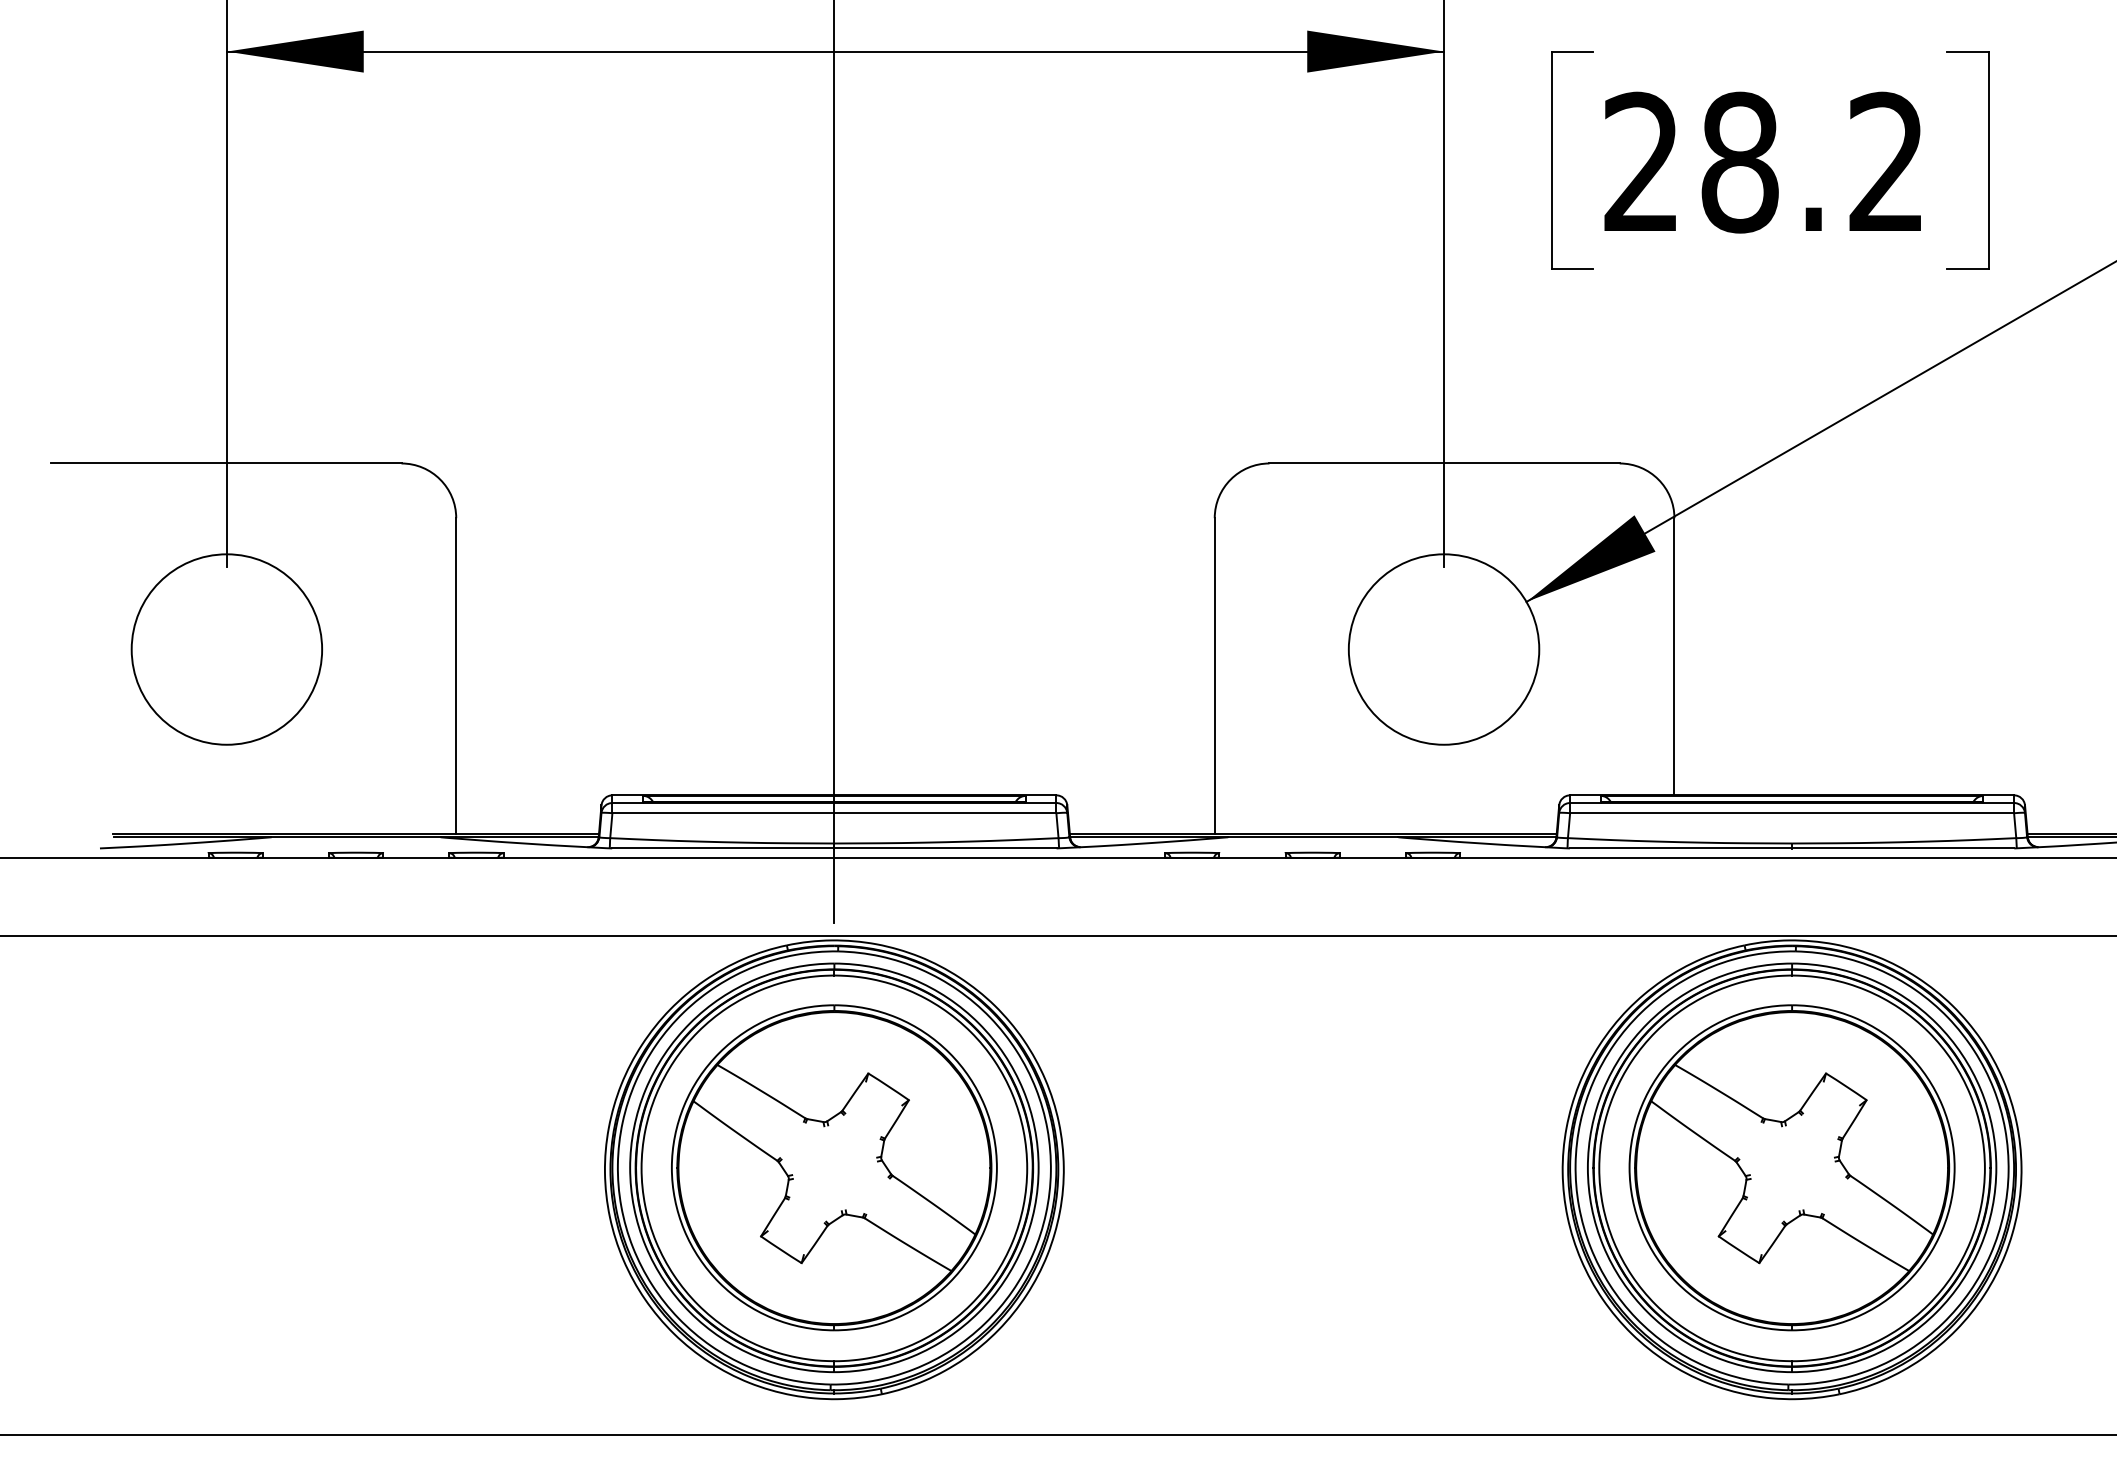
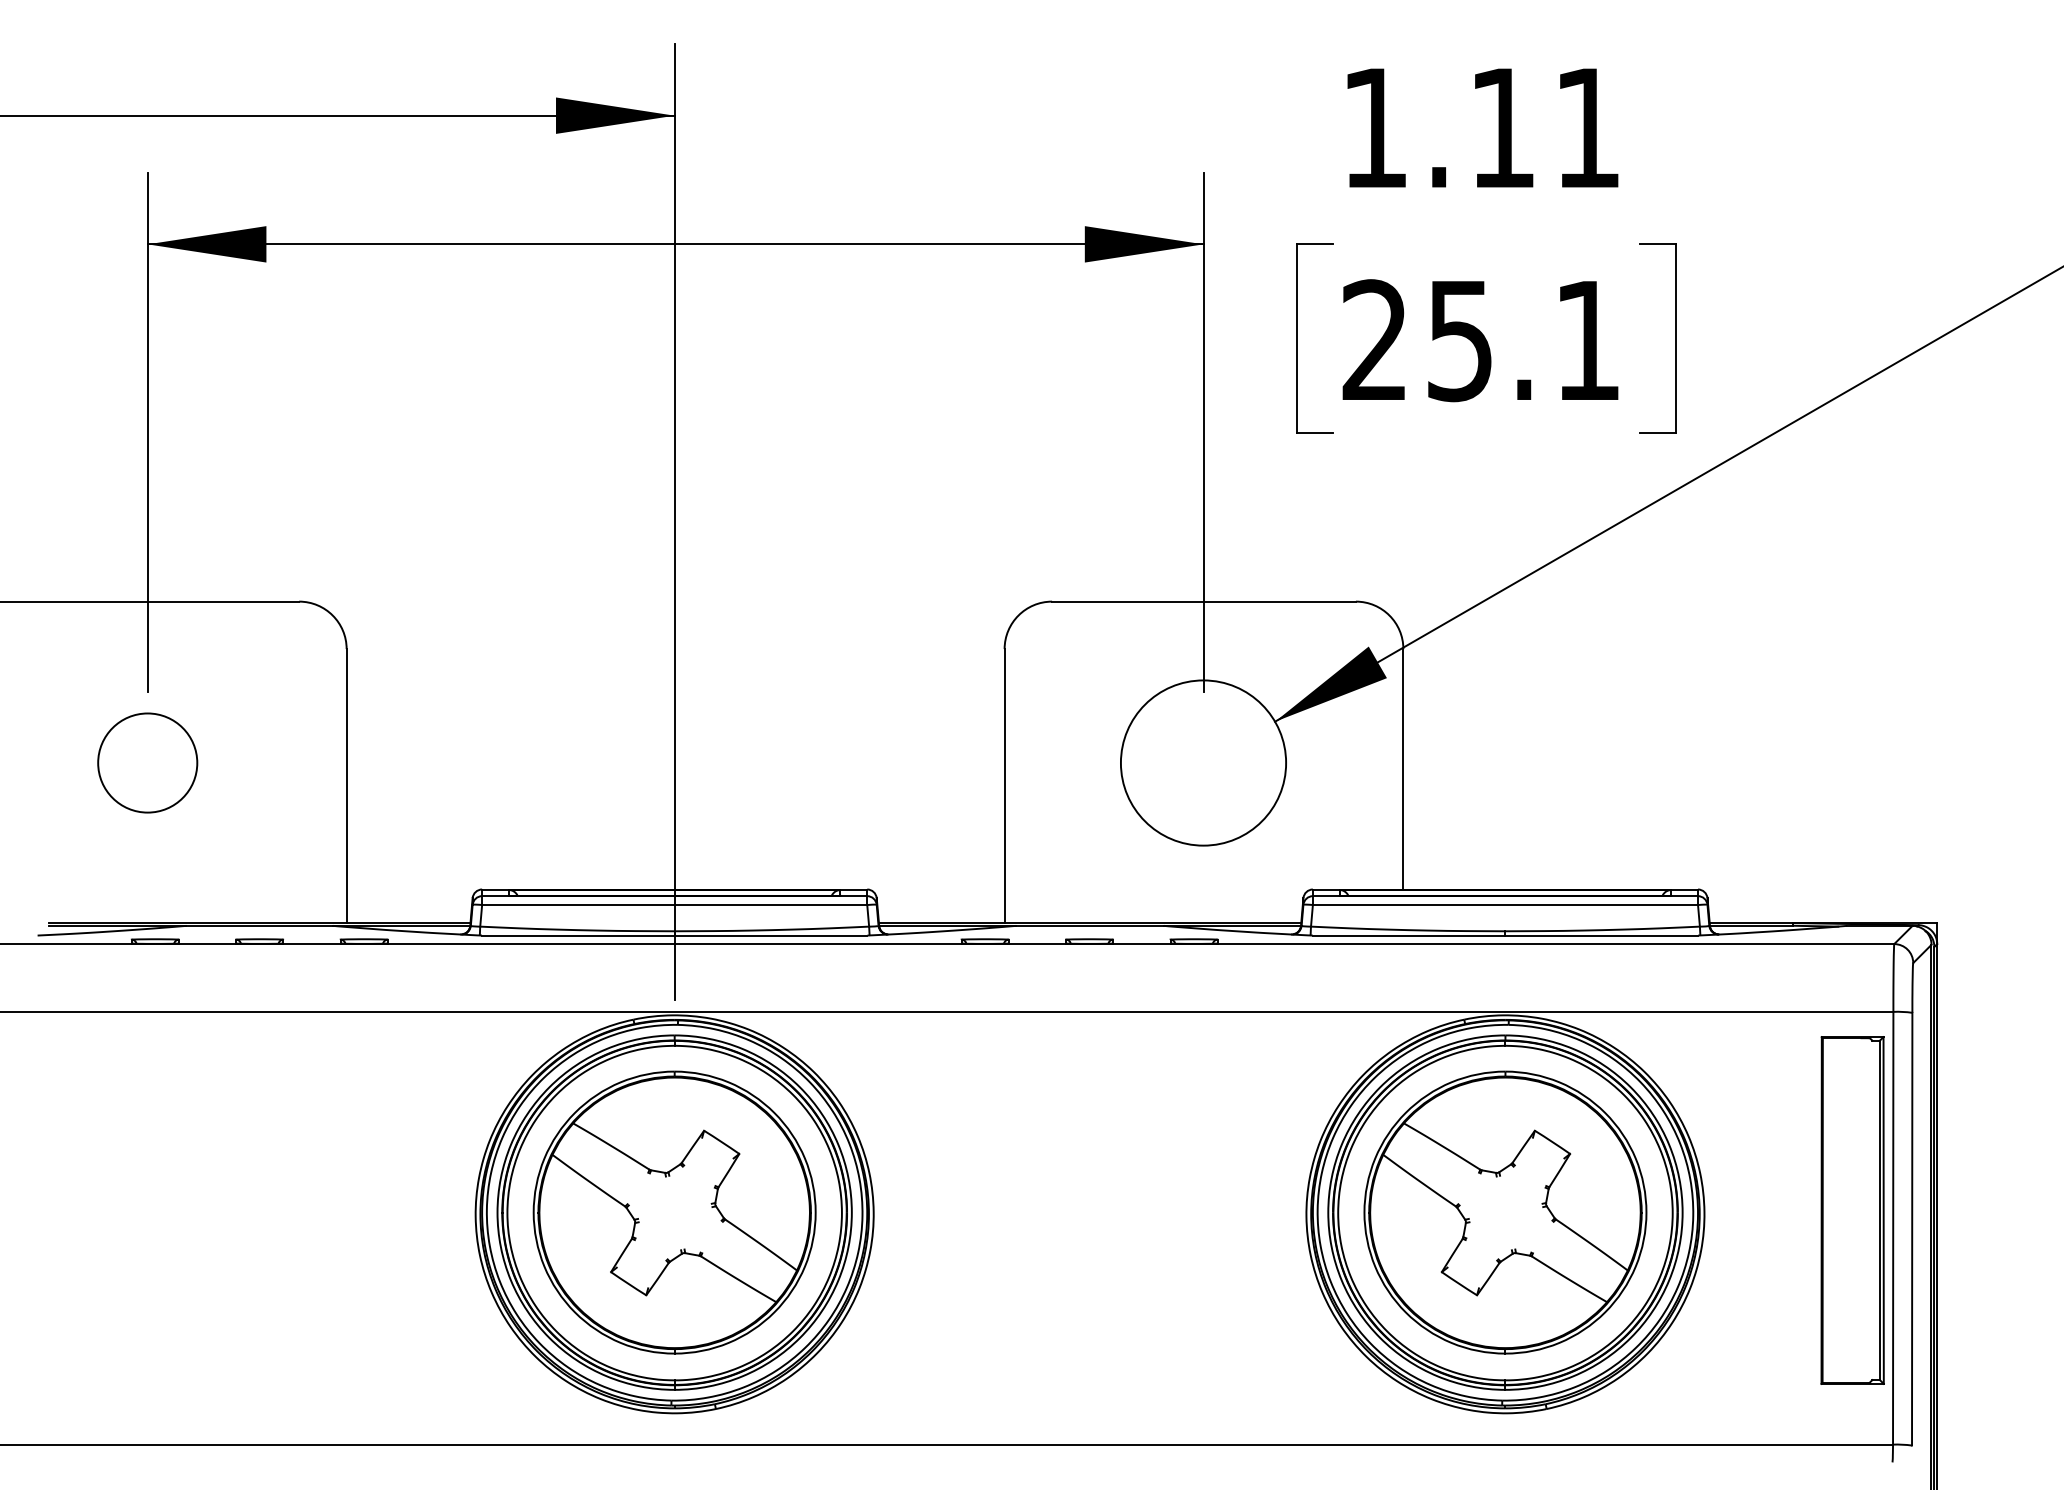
text: (1811, 162) -> (1522, 340), 28.2 -> 25.1
circle: (226, 648) -> (147, 762), size x0.6

